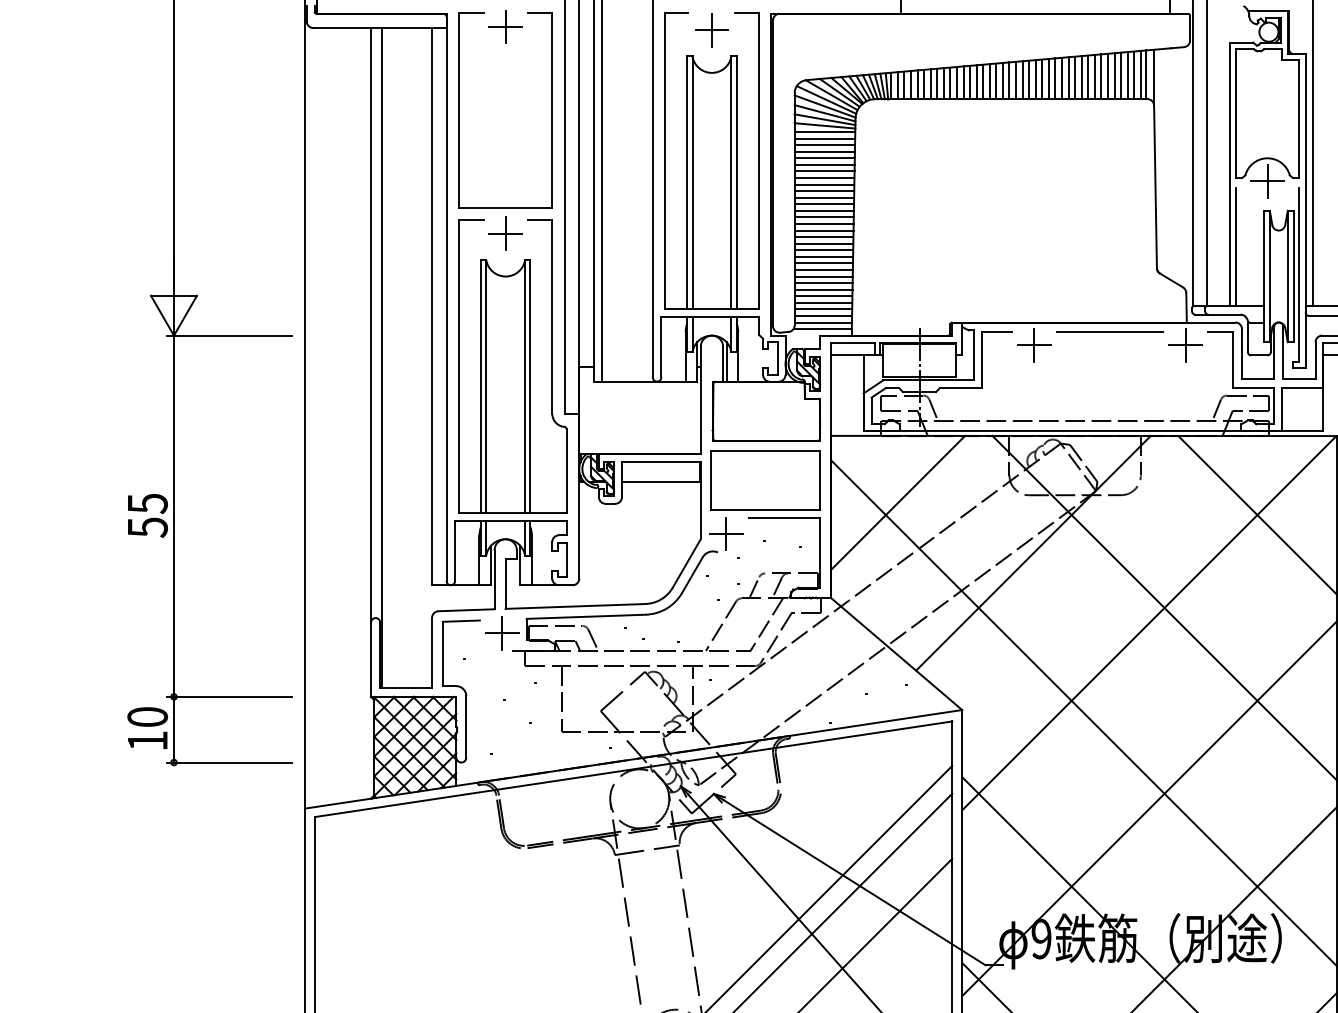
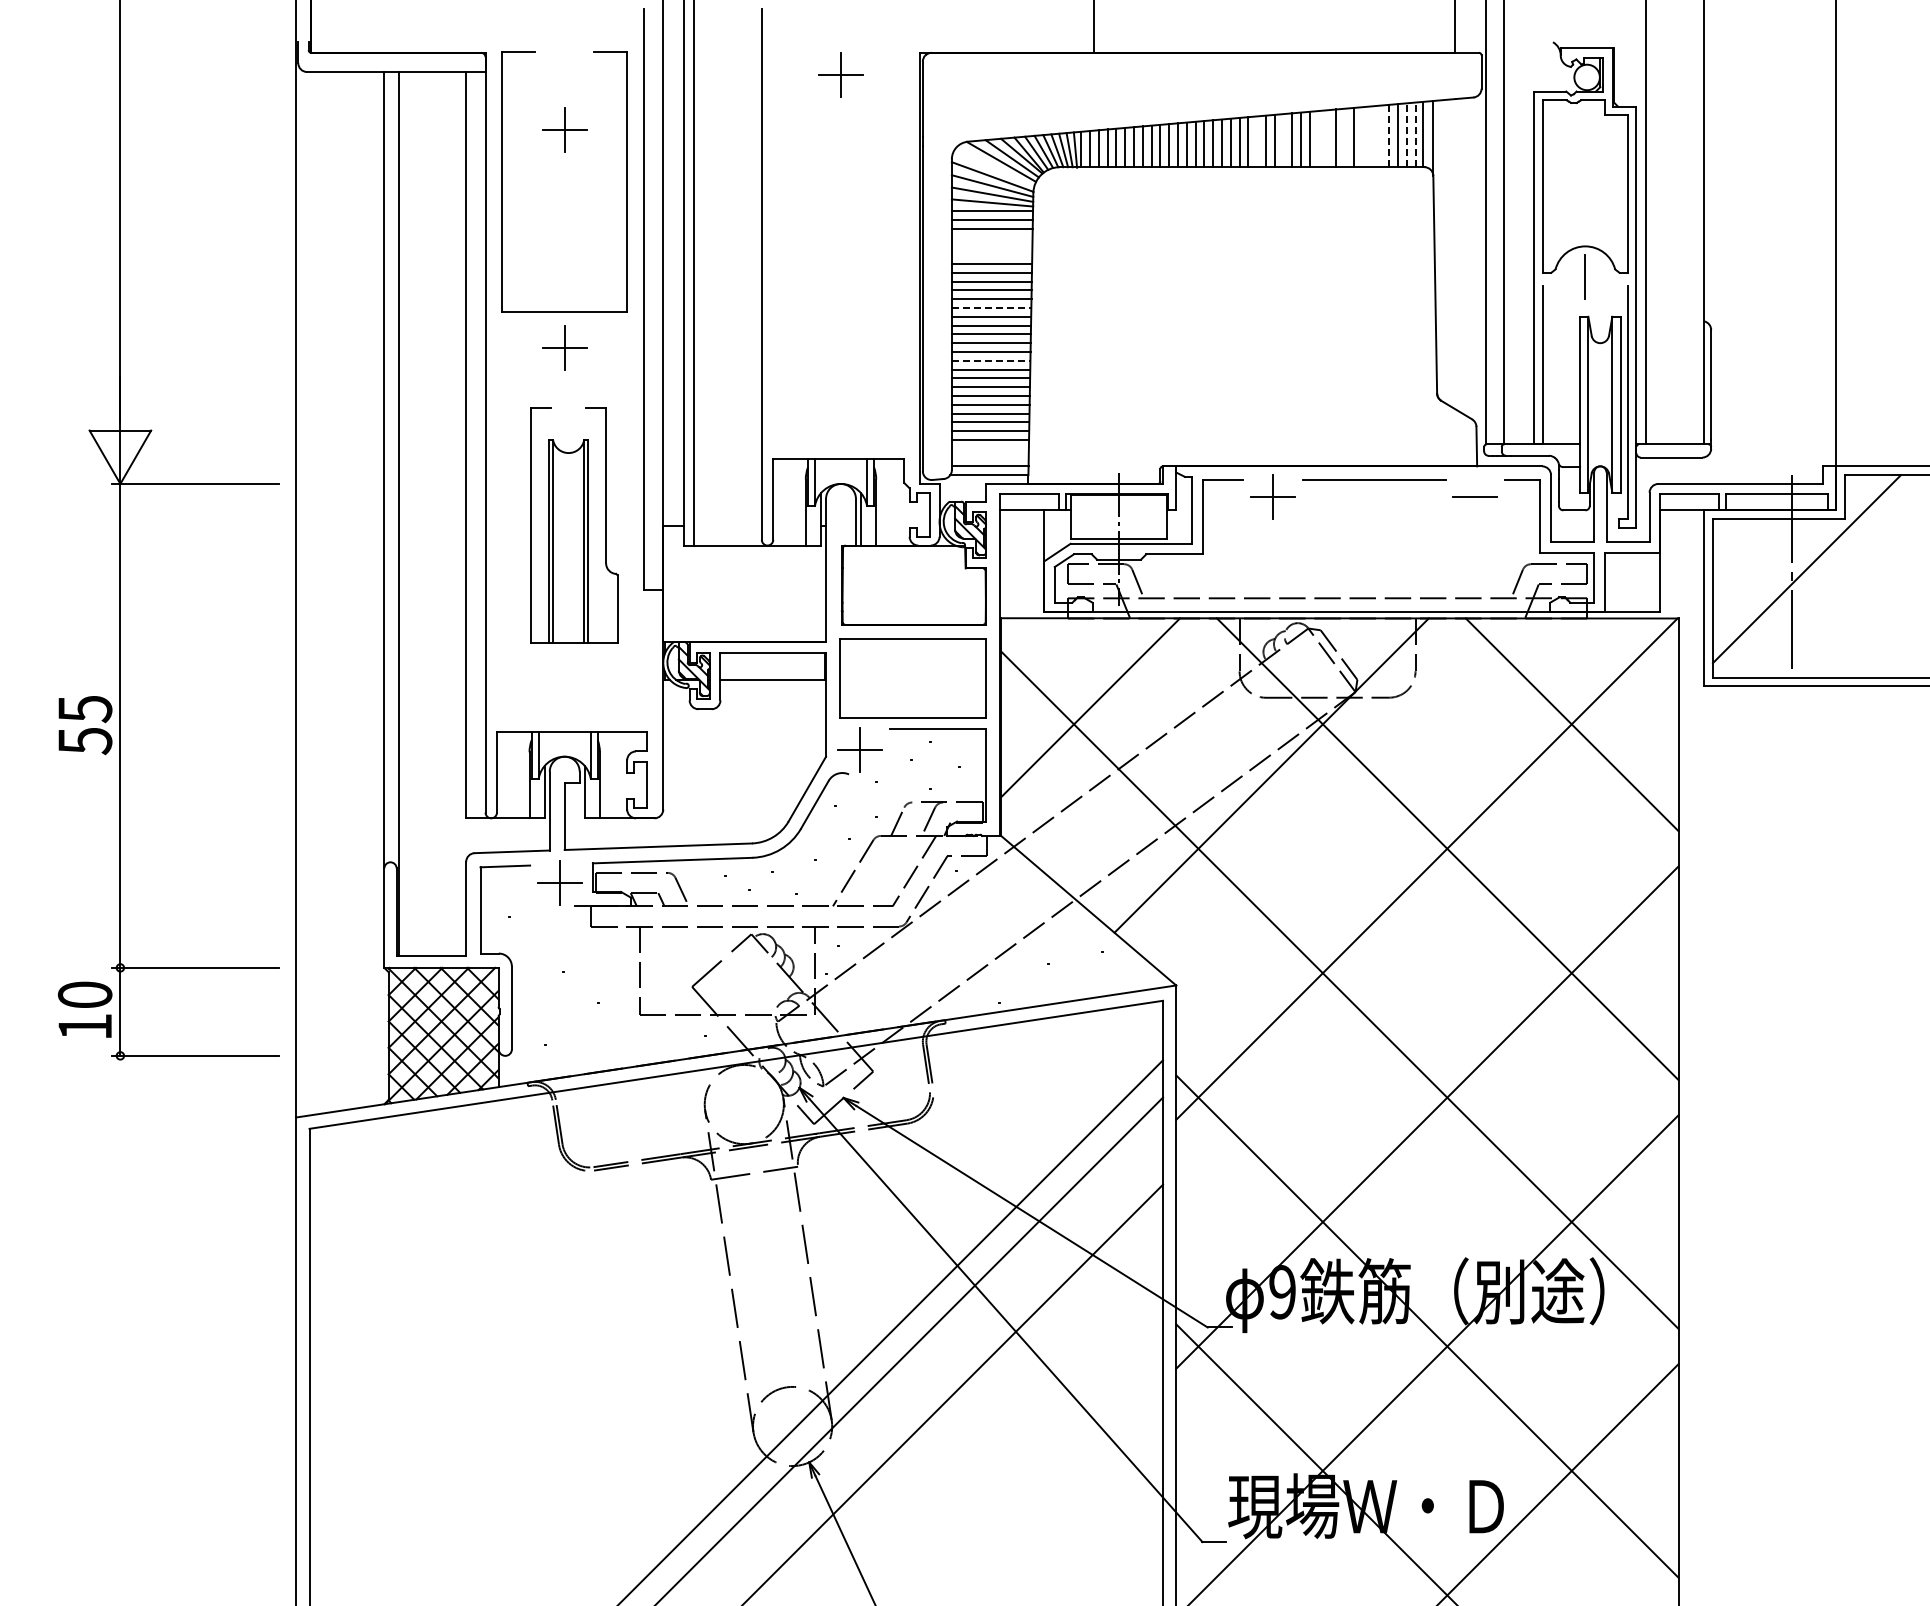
part: (505, 26) -> (564, 129), moved
line: (1140, 74) -> (1415, 134), solid -> dashed
line: (1121, 75) -> (1389, 135), solid -> dashed
line: (1134, 75) -> (1406, 135), solid -> dashed
line: (1107, 76) -> (1371, 136), removed
line: (1114, 76) -> (1380, 136), removed
line: (1075, 77) -> (1327, 138), removed
line: (1088, 77) -> (1345, 137), removed
line: (1101, 77) -> (1362, 137), removed
line: (1068, 78) -> (1318, 139), removed
line: (1022, 79) -> (1257, 141), removed
line: (1042, 79) -> (1283, 140), removed
line: (826, 99) -> (994, 167), removed
line: (824, 151) -> (991, 237), removed
line: (824, 158) -> (991, 246), removed
part: (711, 161) -> (840, 250), removed
line: (824, 165) -> (991, 255), removed
line: (1267, 181) -> (1585, 277), removed
line: (824, 204) -> (991, 308), solid -> dashed
line: (824, 243) -> (991, 360), solid -> dashed
line: (822, 309) -> (989, 448), removed
line: (822, 315) -> (989, 457), removed
line: (1185, 345) -> (1475, 497), removed
part: (512, 366) -> (574, 525), size x0.6

